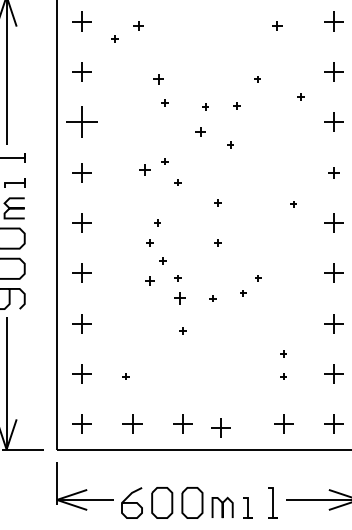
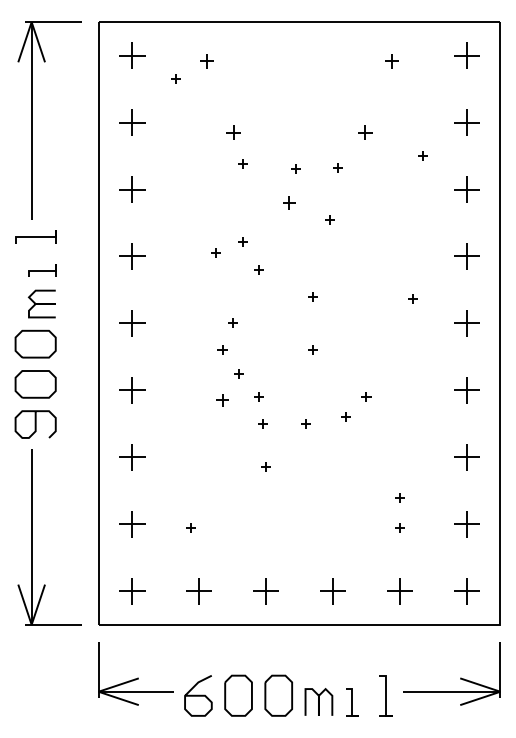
part: (257, 79) -> (365, 132), size x1.67
part: (82, 122) -> (132, 189), size x0.62
part: (144, 169) -> (215, 252), size x0.62
part: (333, 172) -> (466, 256), size x1.67
part: (180, 298) -> (262, 423), size x0.62
part: (220, 428) -> (332, 591), moved

